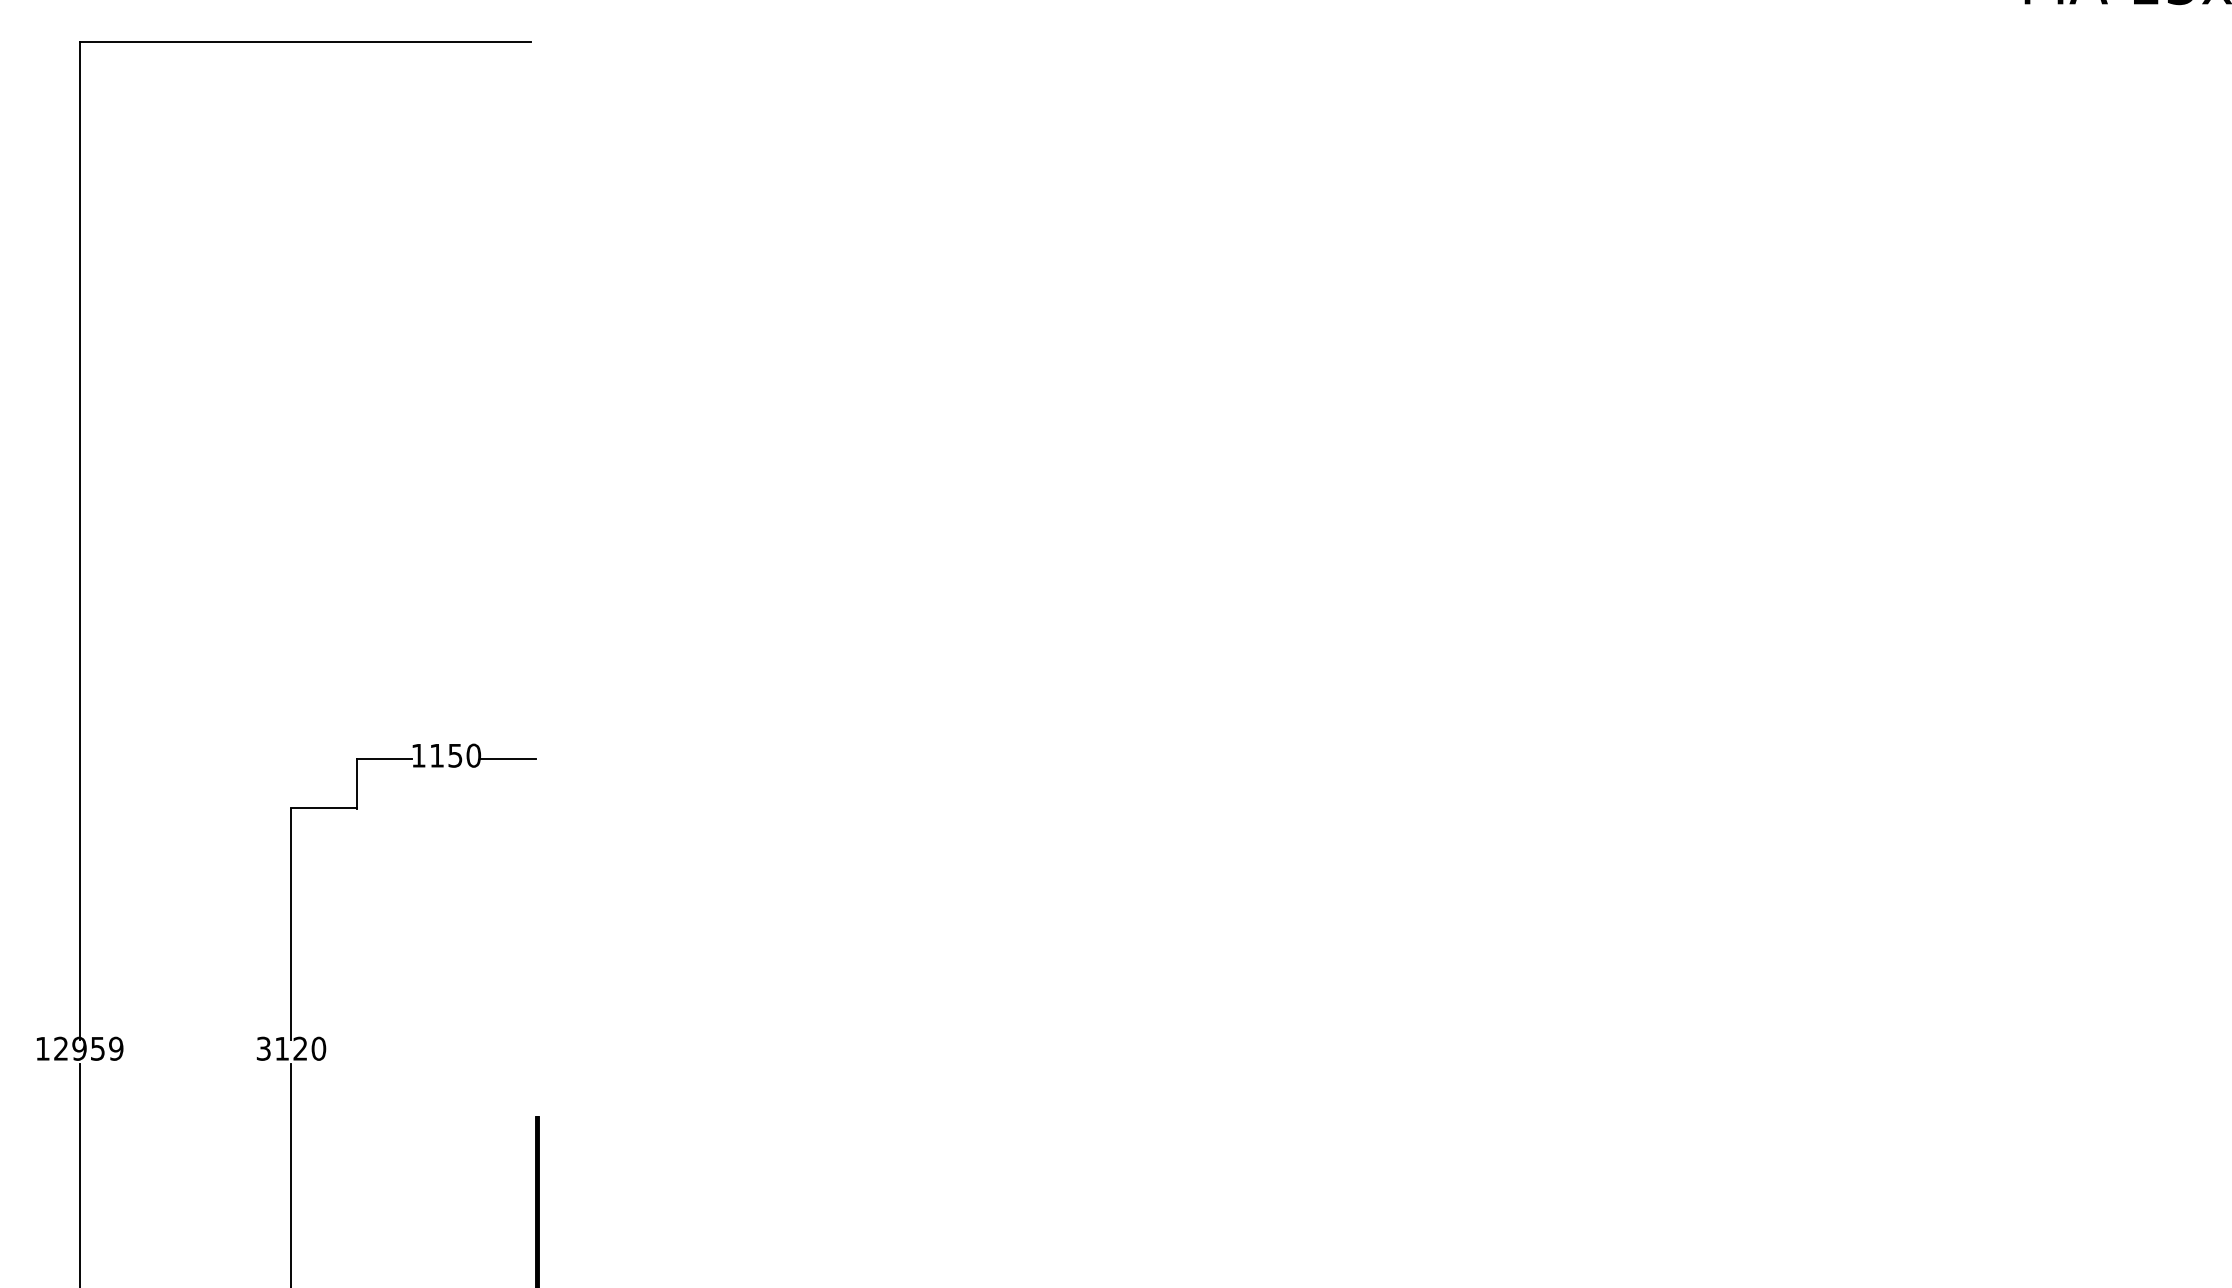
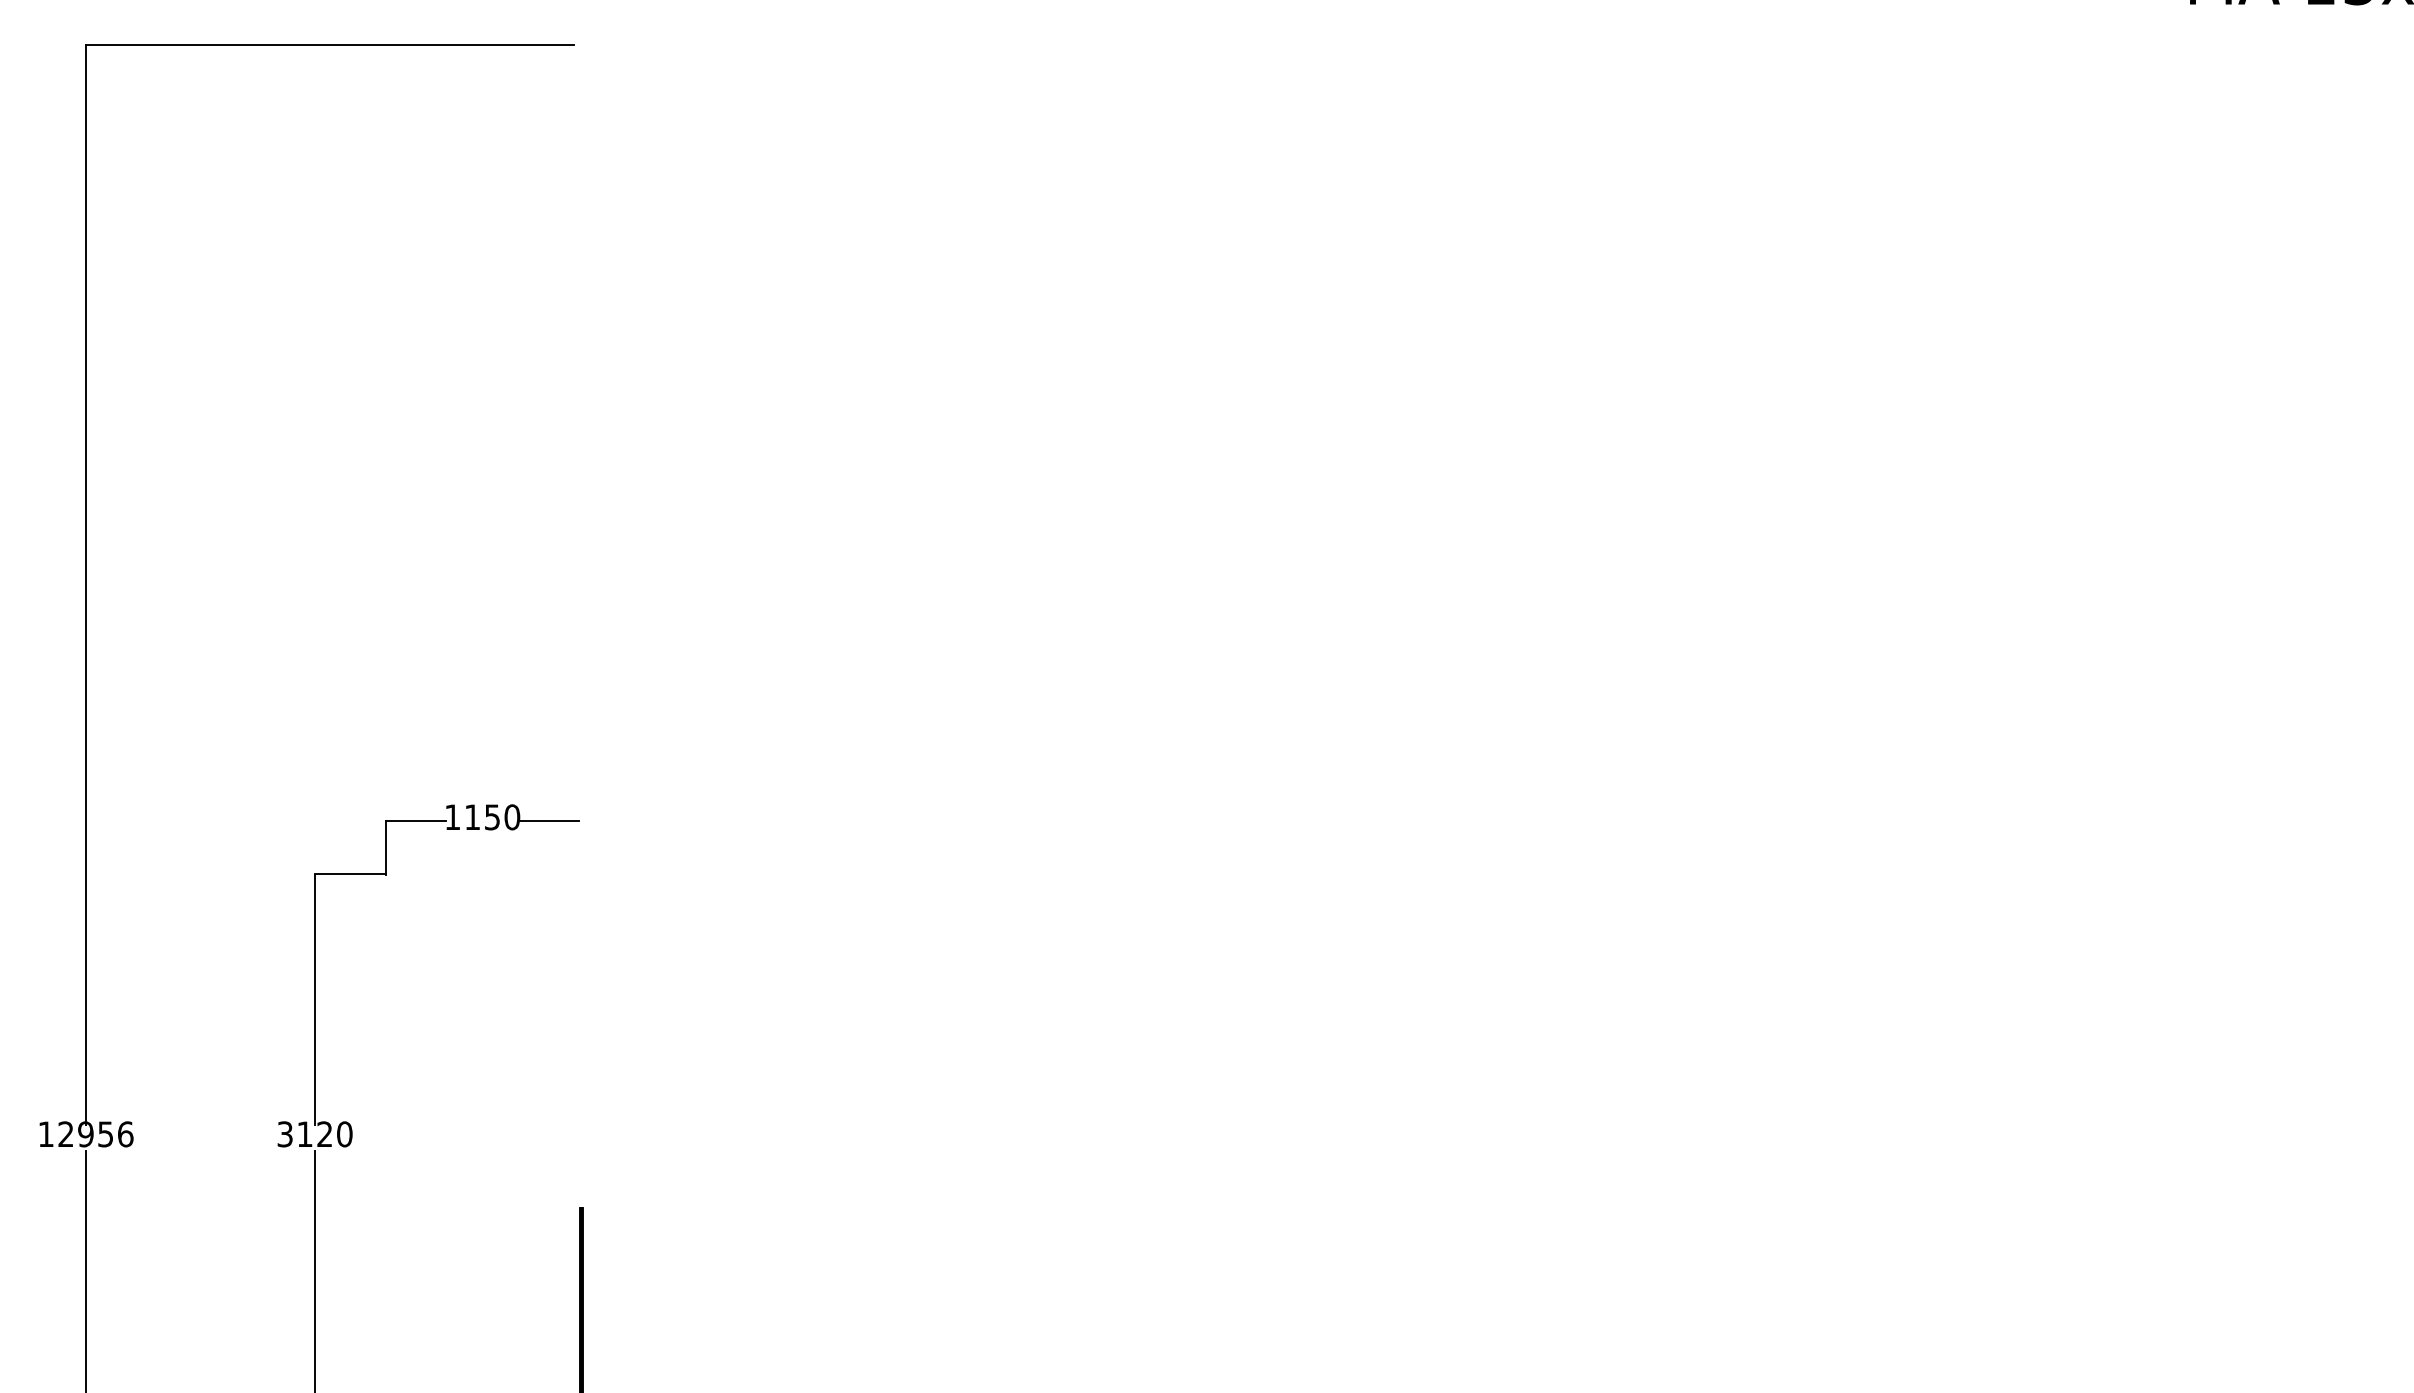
text: (116, 1048) -> (125, 1134), 12959 -> 12956

